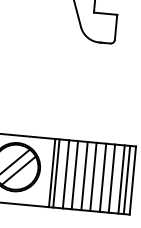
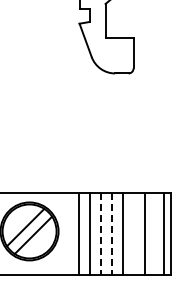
line: (52, 173) -> (73, 234), removed
line: (74, 175) -> (100, 234), solid -> dashed
line: (84, 176) -> (112, 234), solid -> dashed
line: (102, 177) -> (134, 234), removed
line: (121, 179) -> (156, 234), removed

